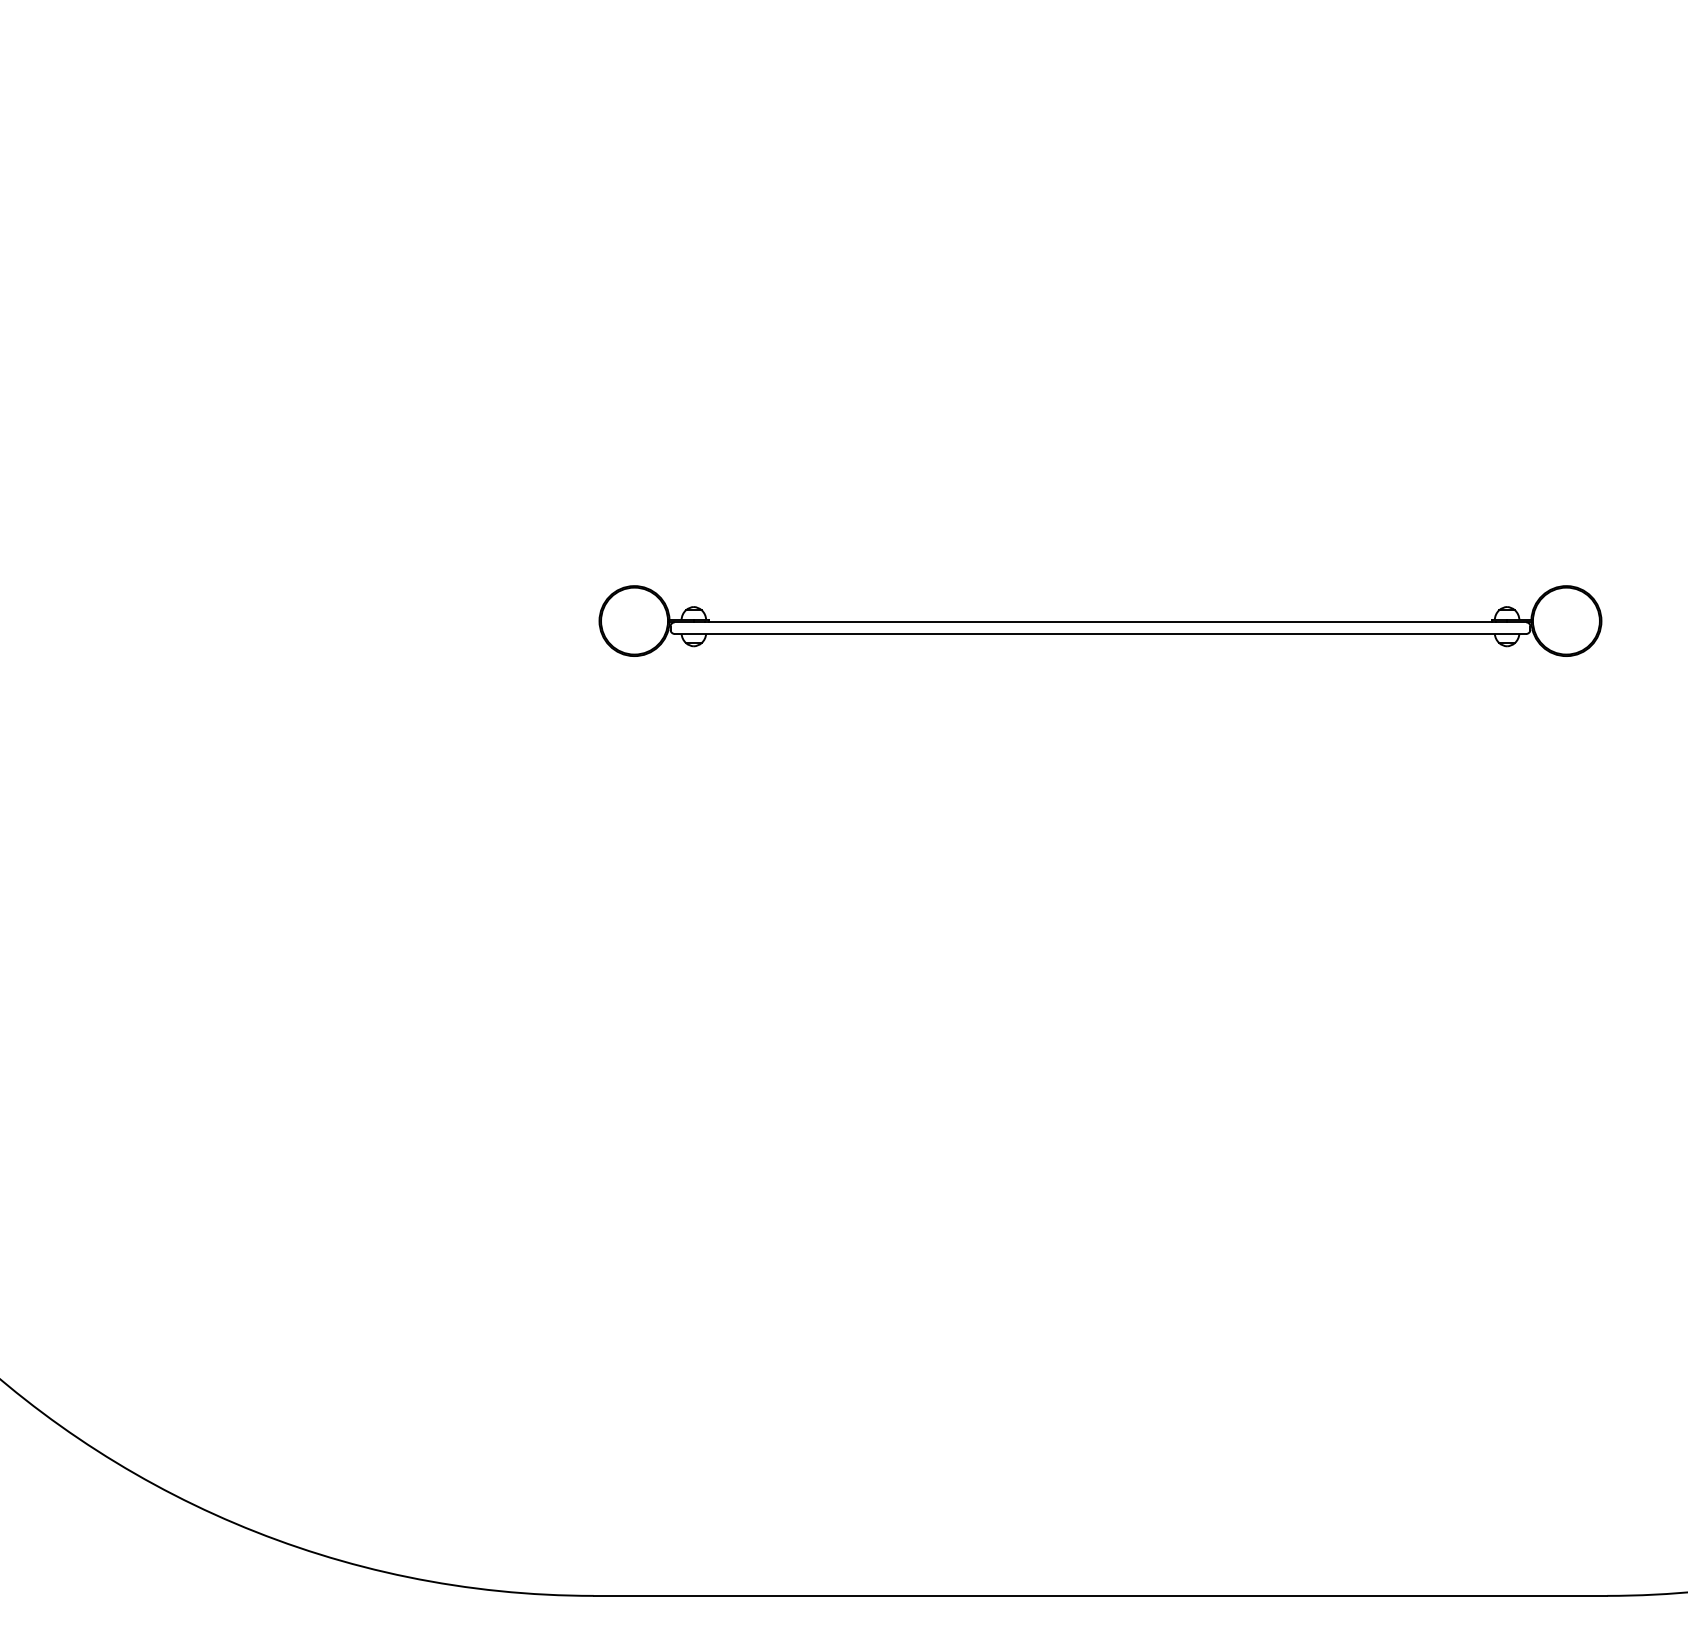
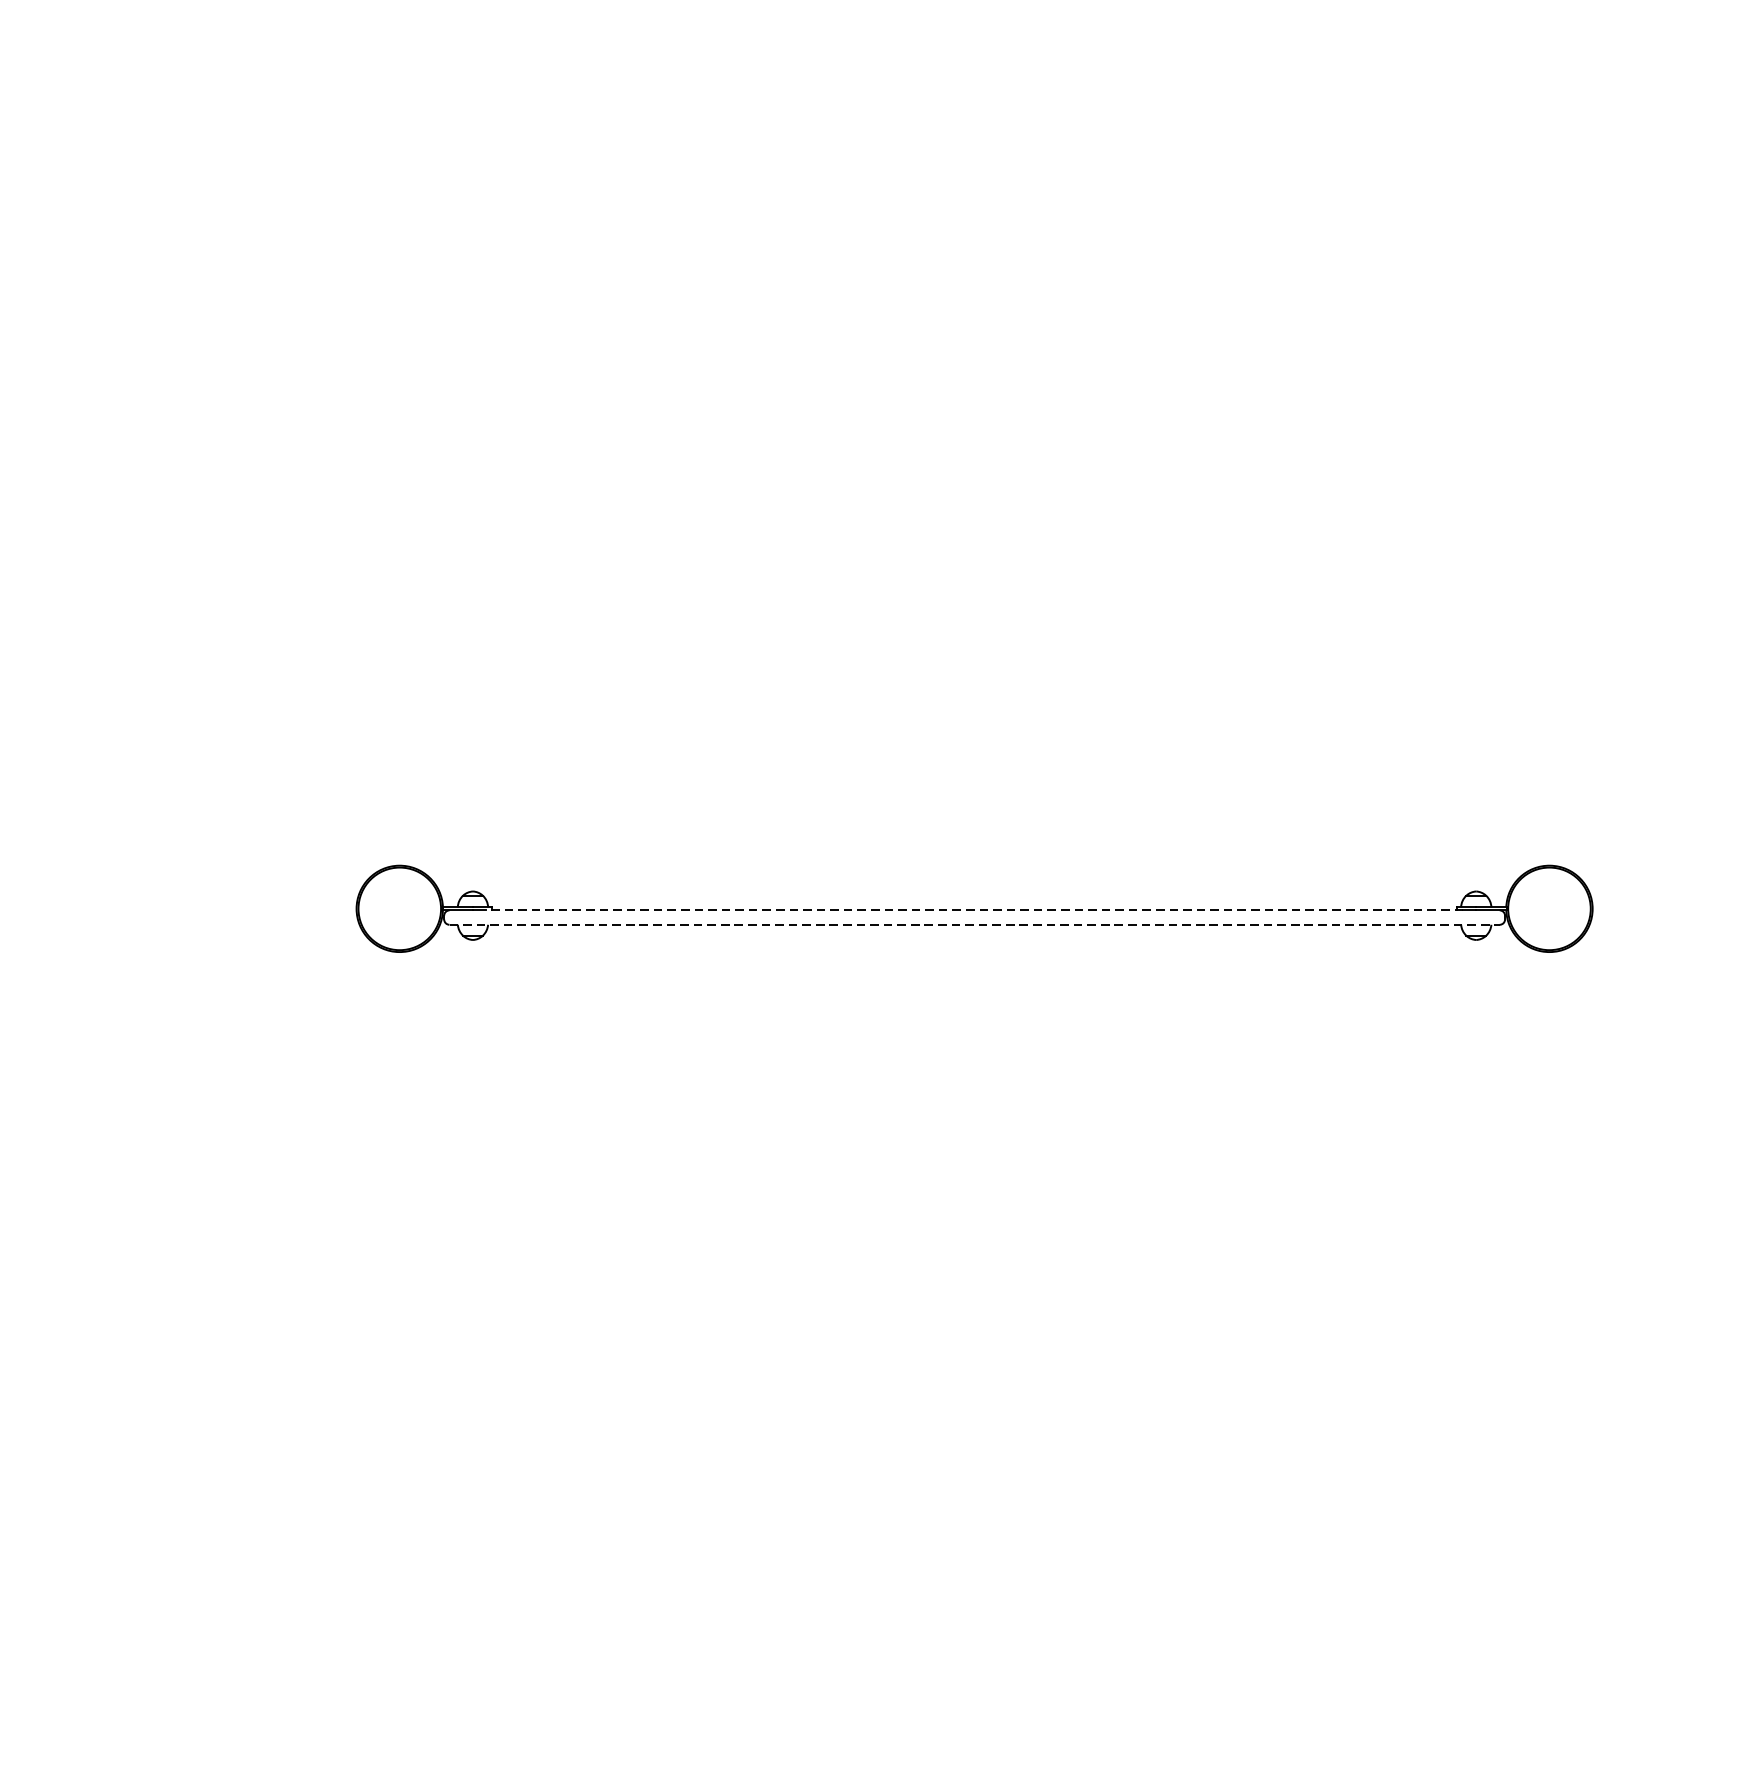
line: (1100, 622) -> (974, 910), solid -> dashed
line: (1100, 634) -> (974, 925), solid -> dashed

